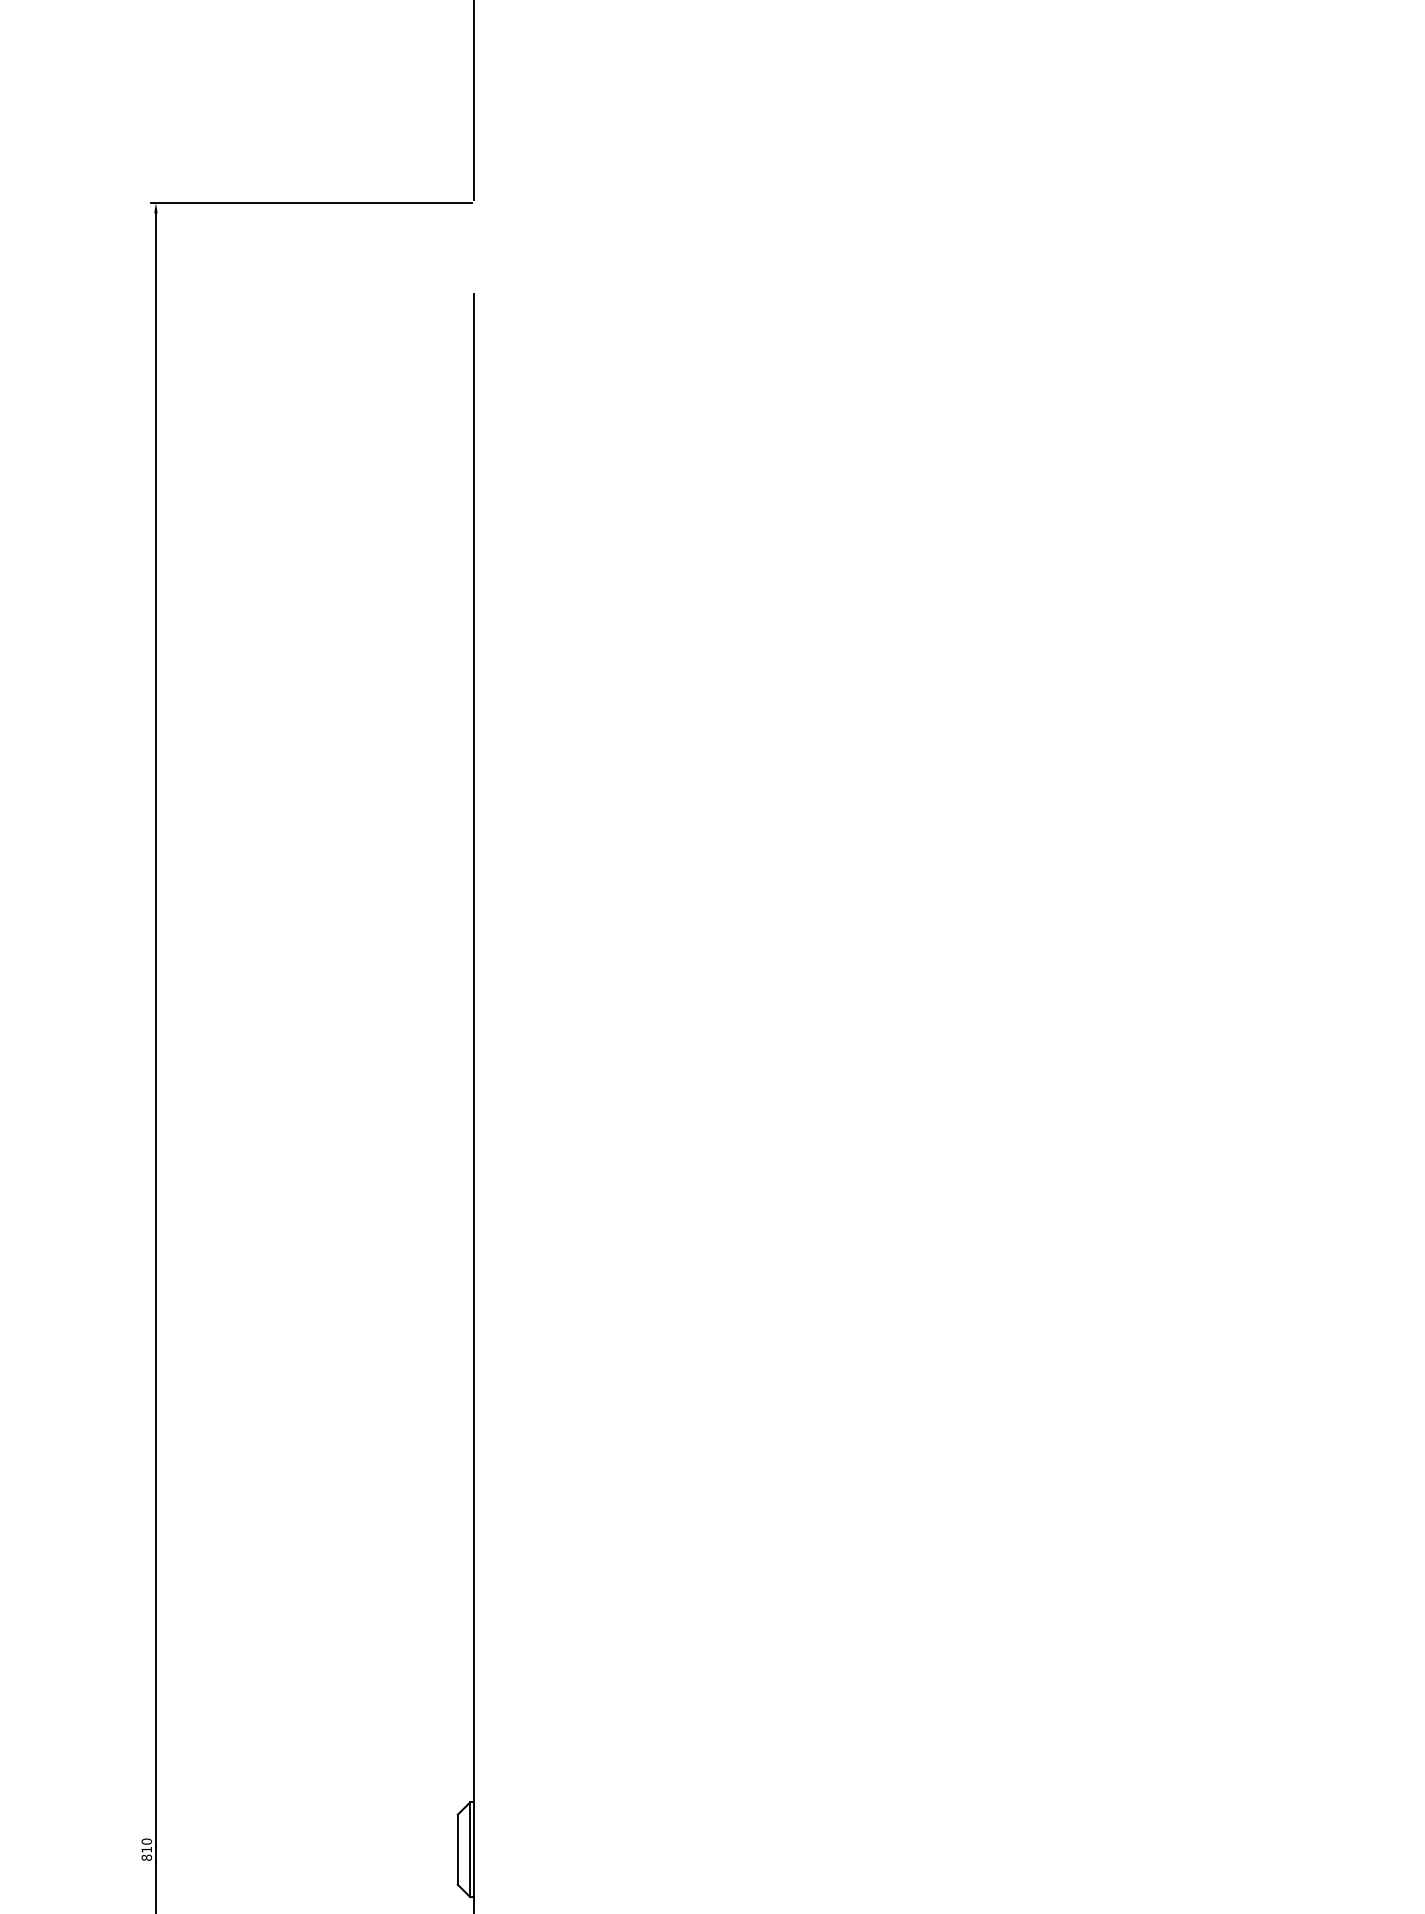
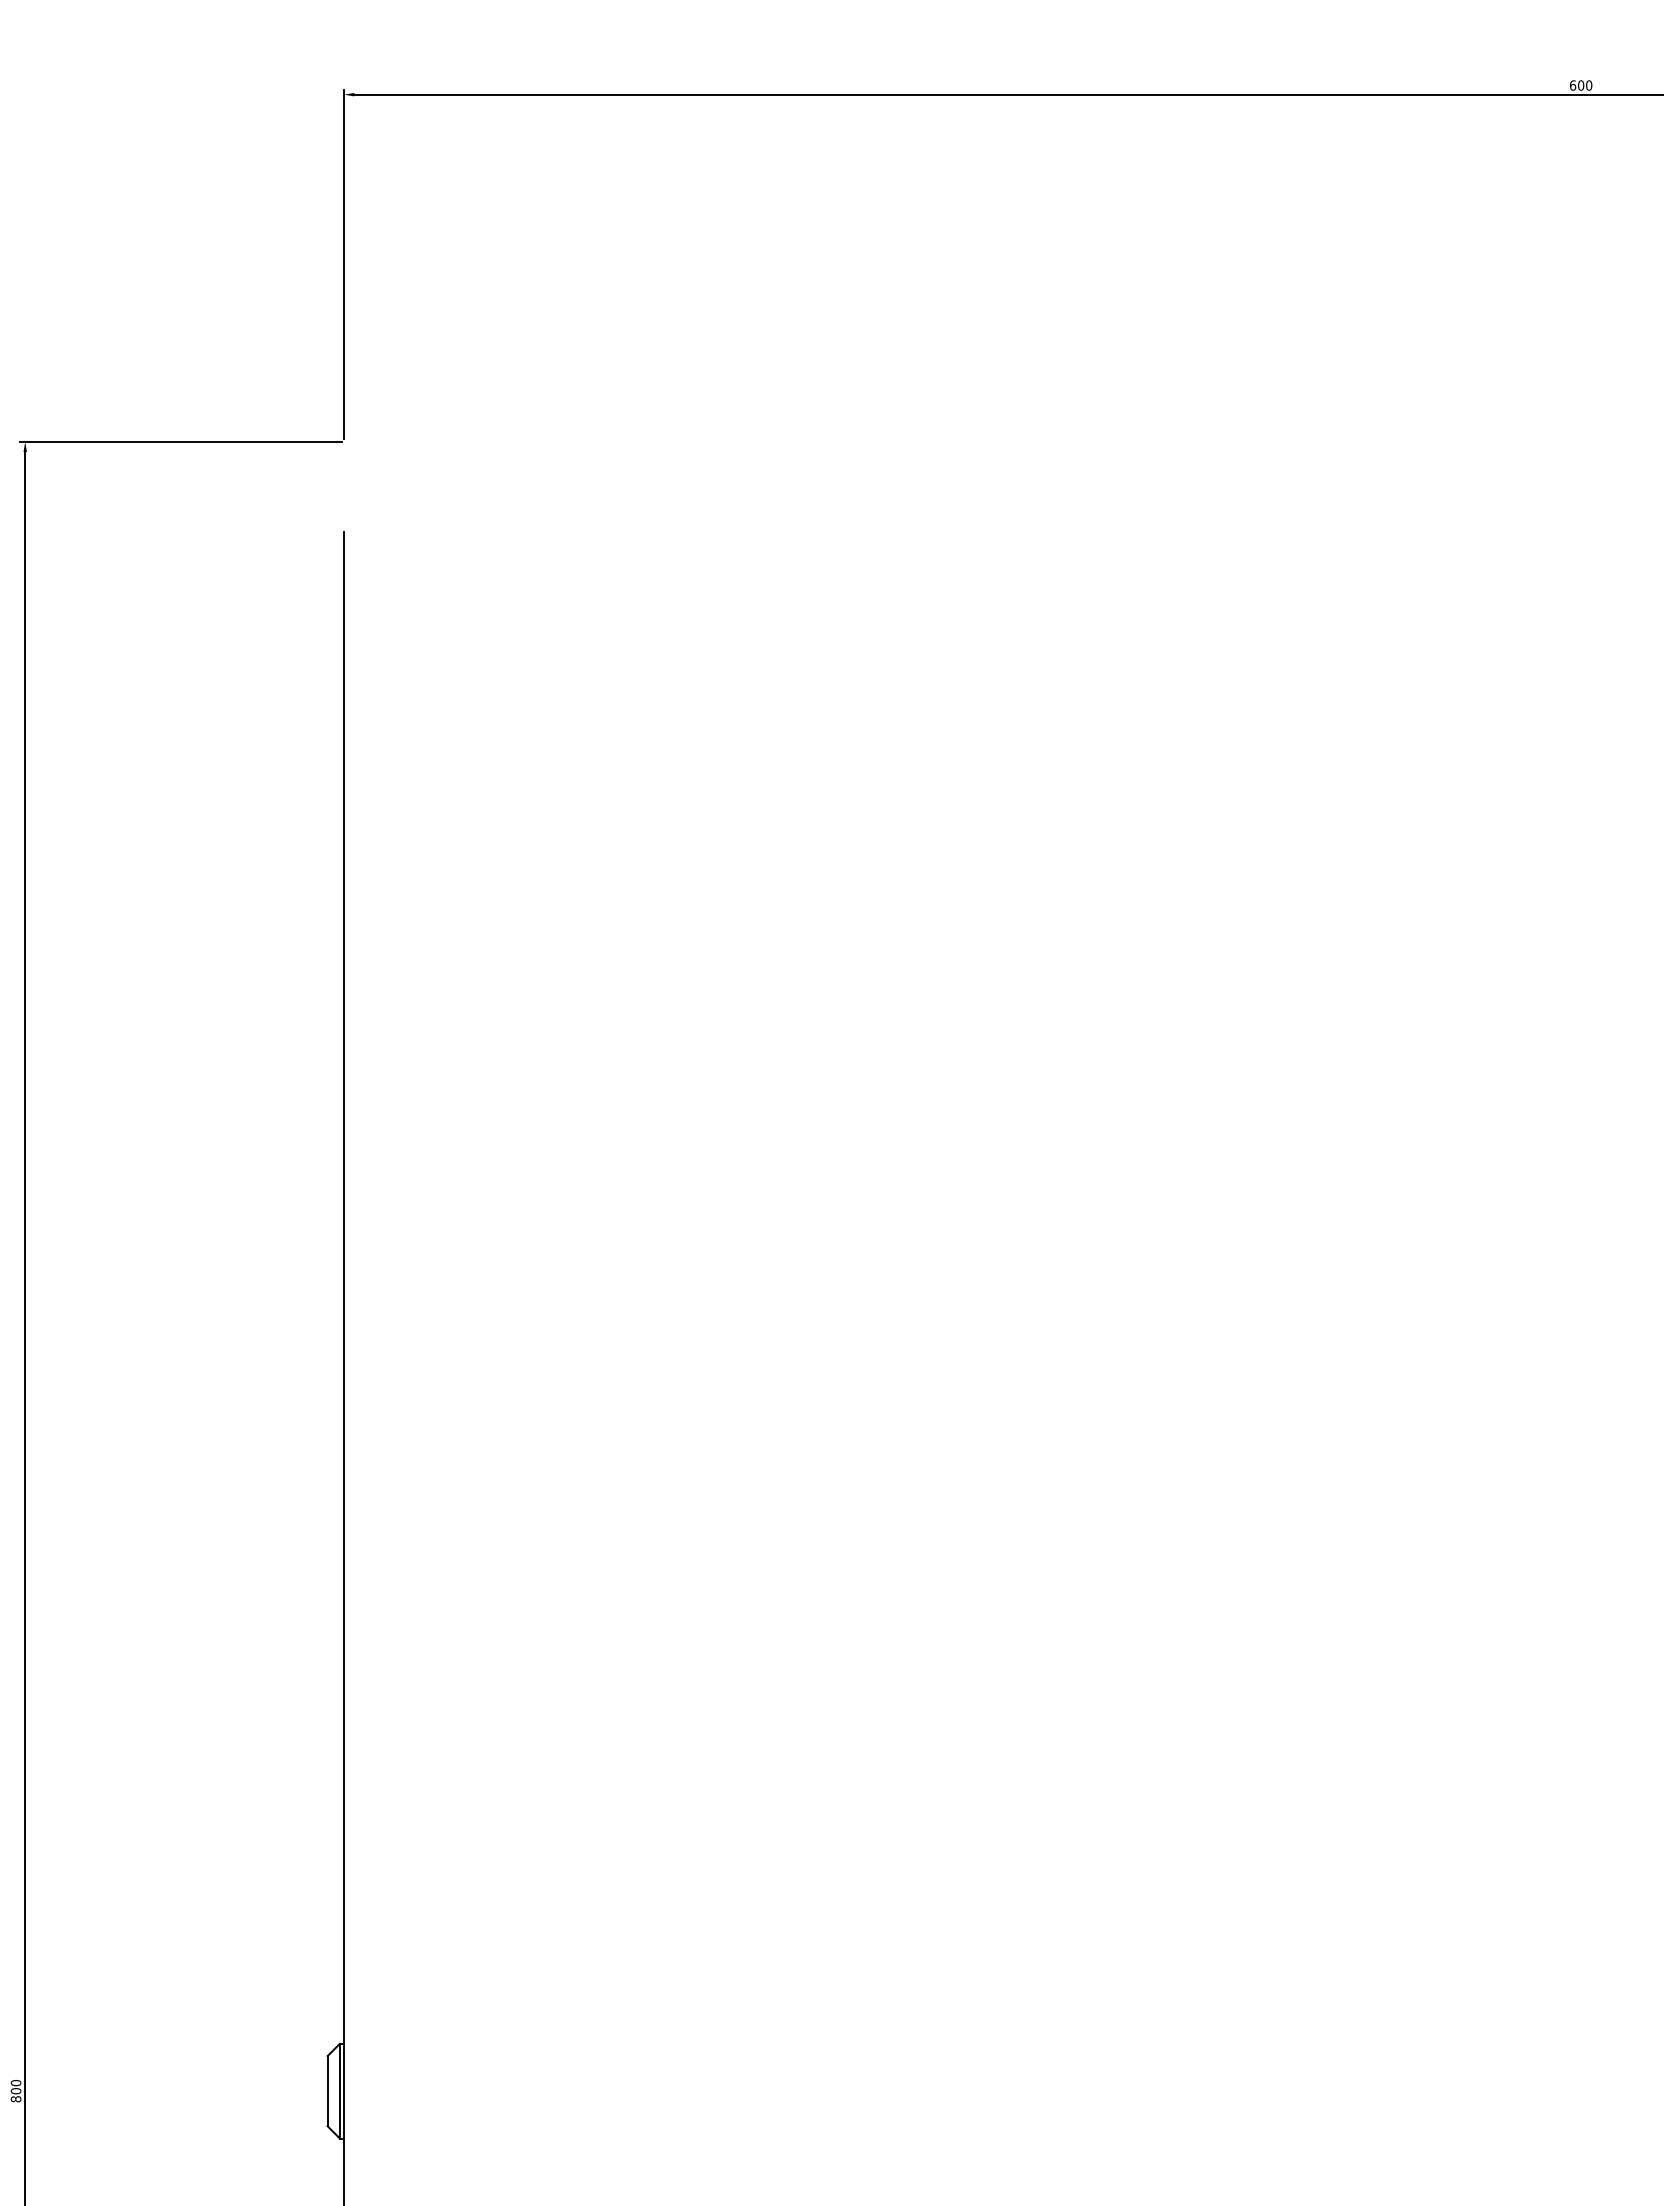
text: (146, 1850) -> (15, 2091), 810 -> 800

